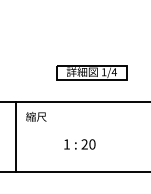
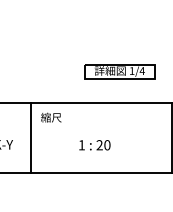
part: (91, 72) -> (119, 71), moved

